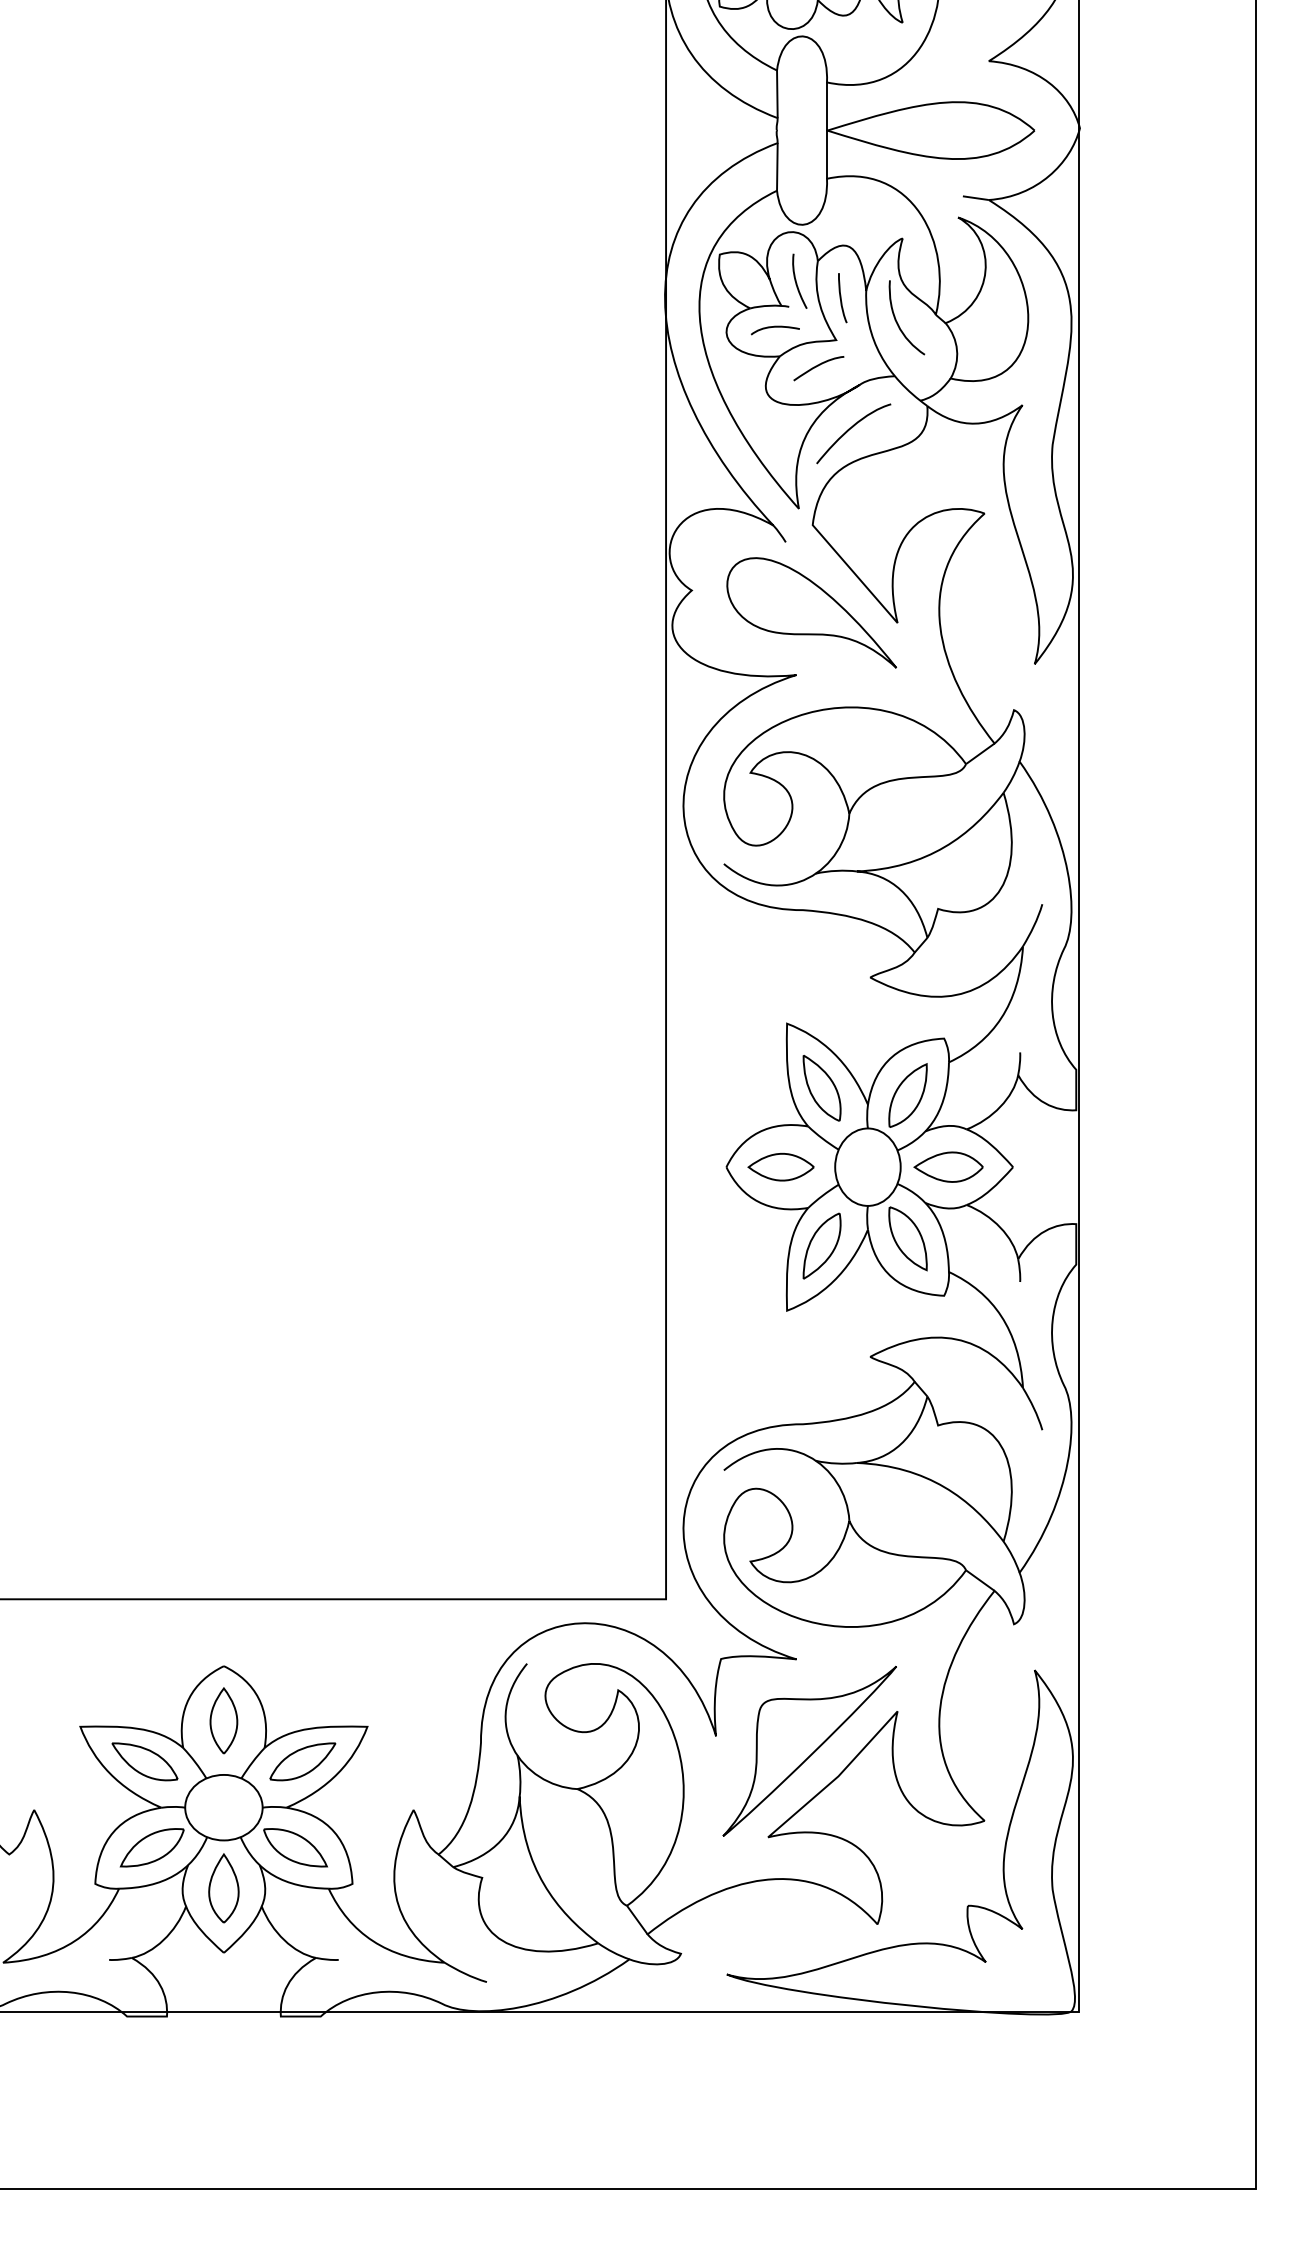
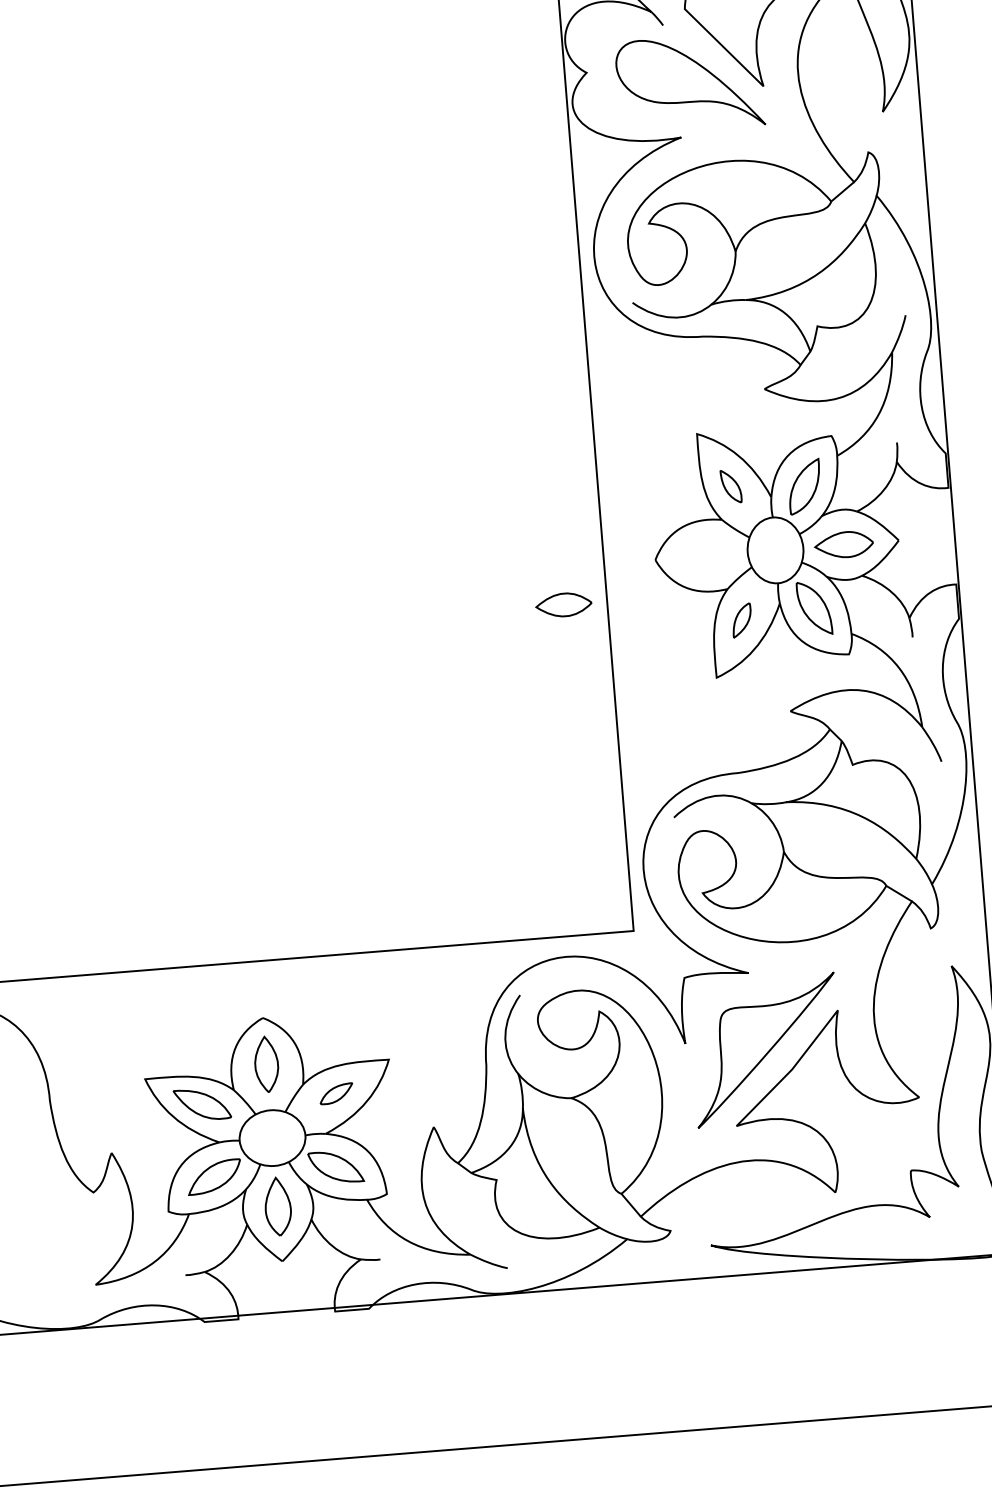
part: (821, 1088) -> (730, 486), size x0.6
part: (780, 1166) -> (563, 604), moved
part: (821, 1245) -> (741, 620), size x0.6
part: (302, 1761) -> (336, 1093), size x0.6

